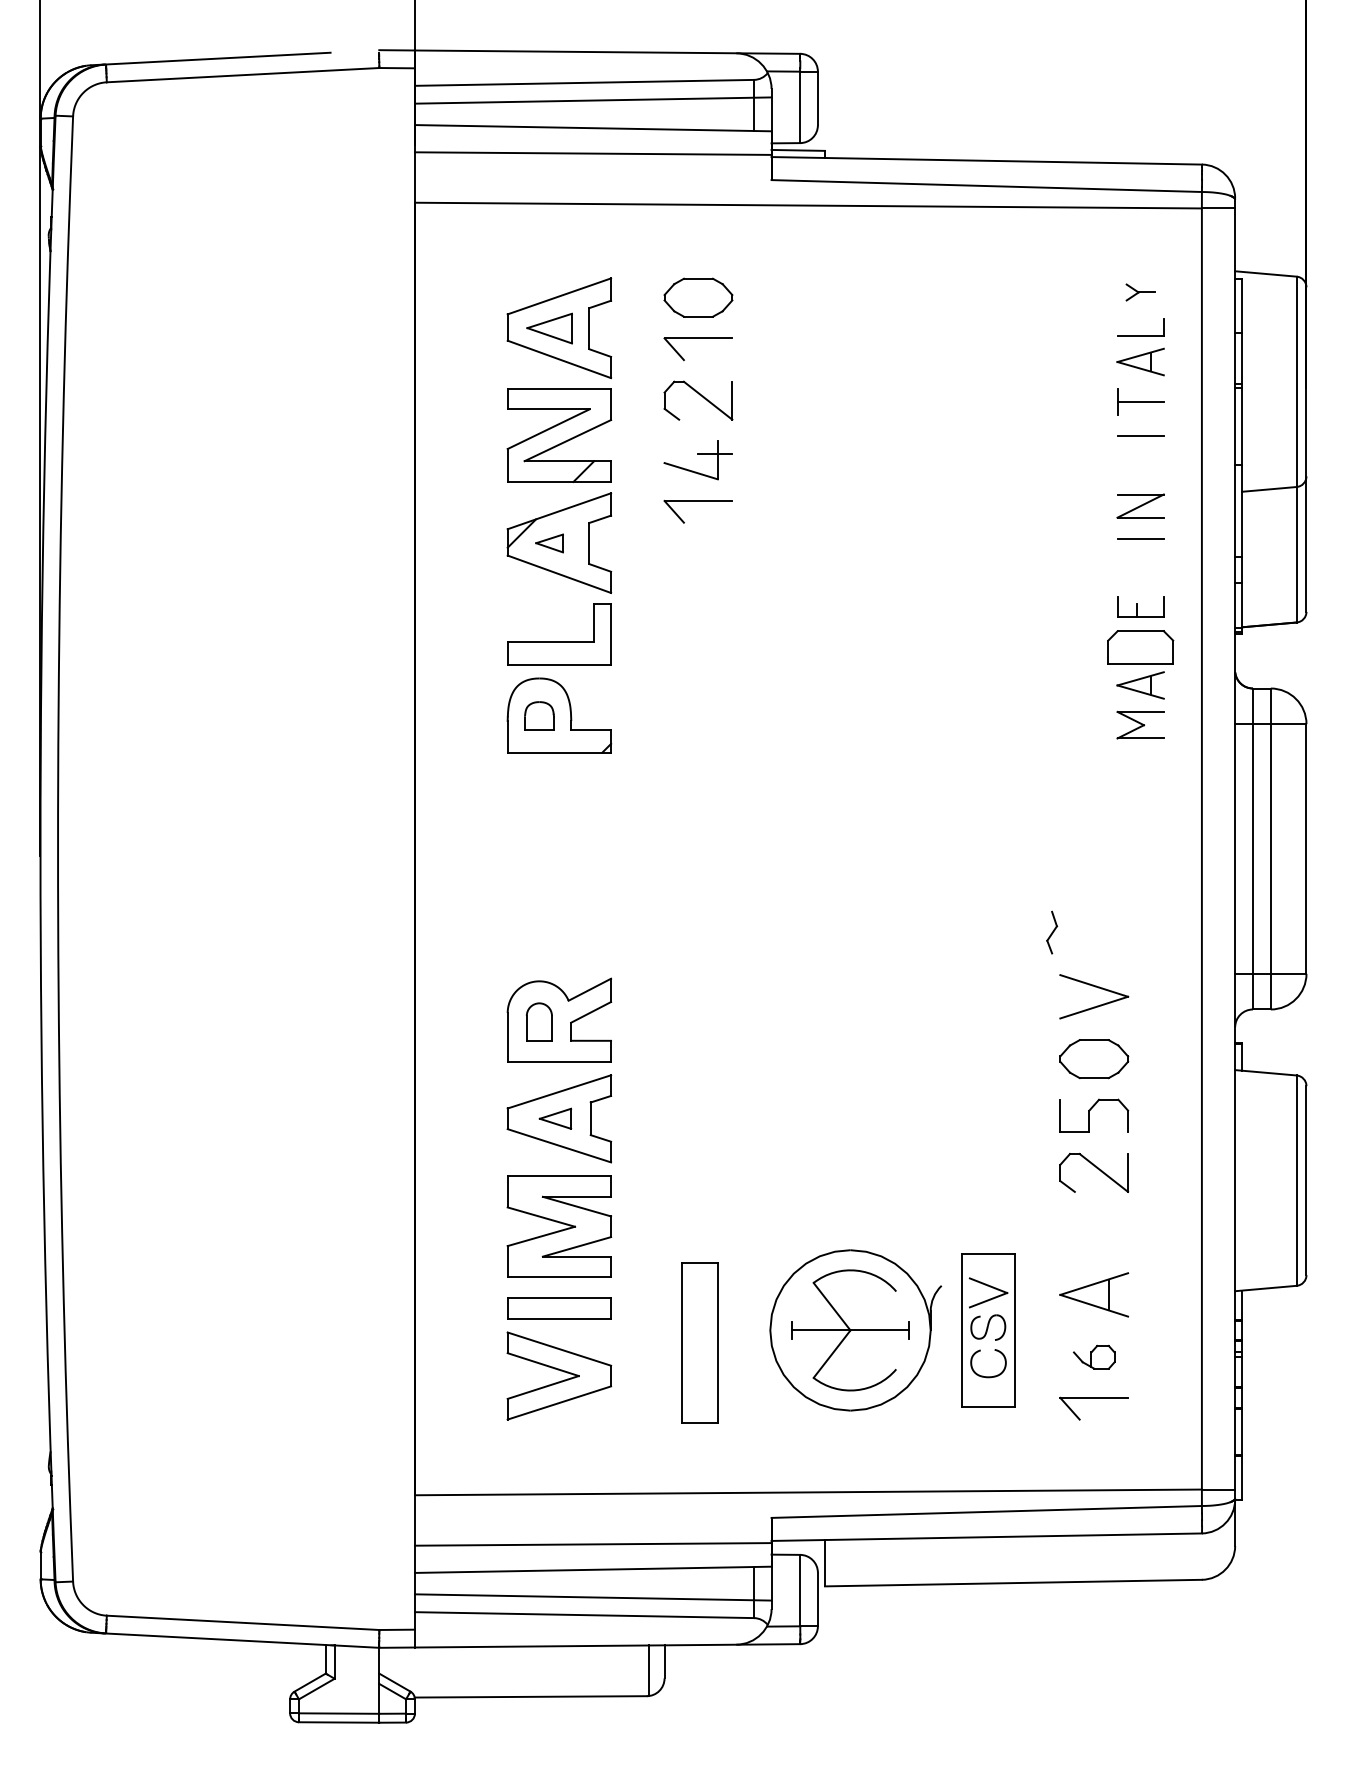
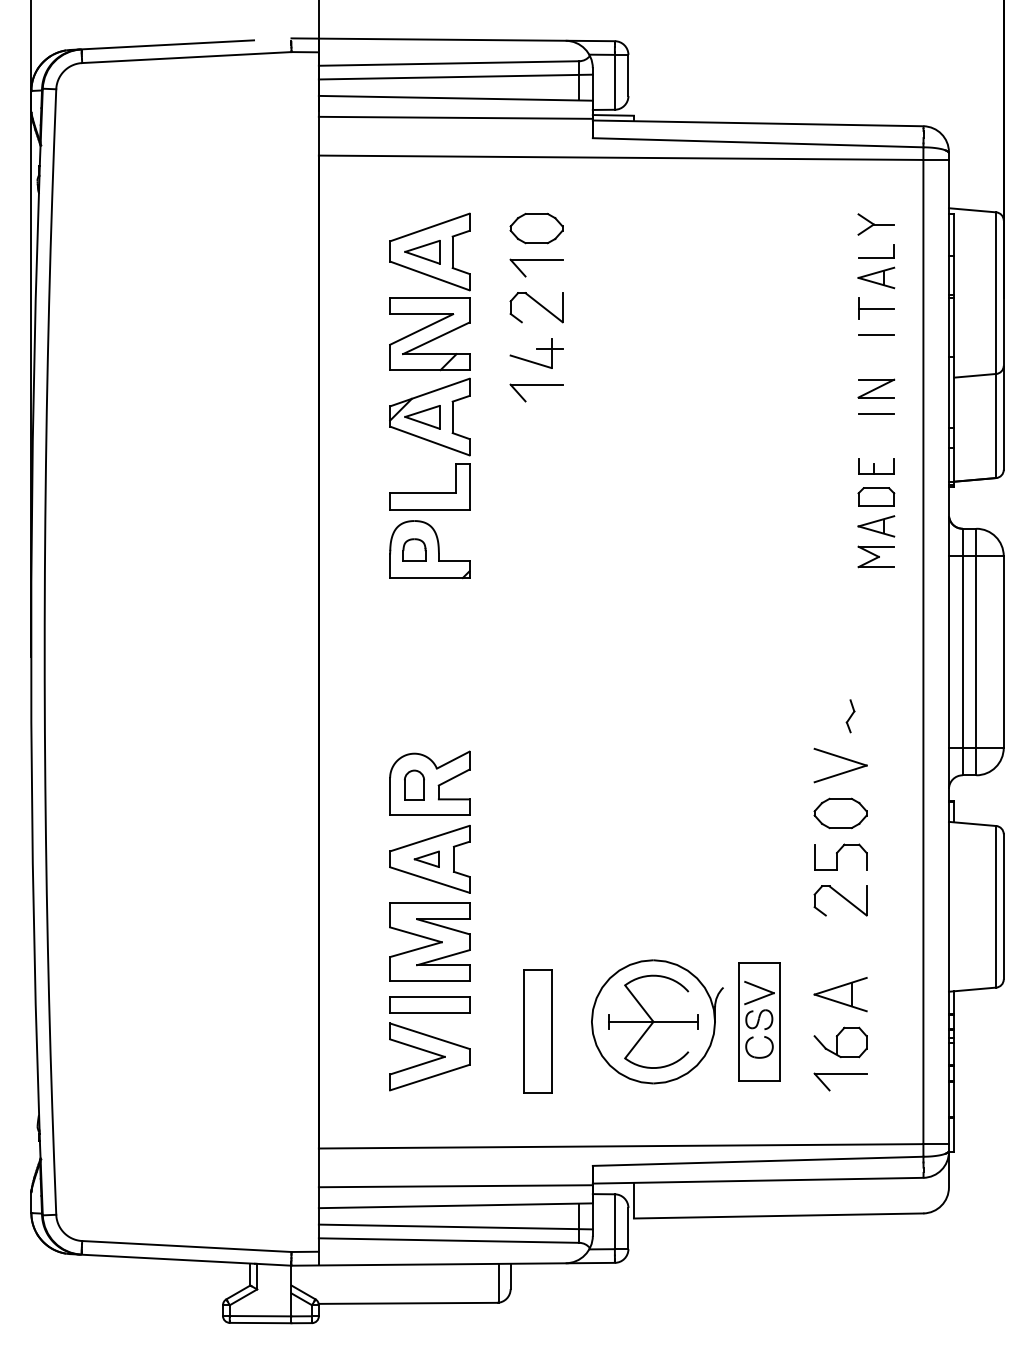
part: (1140, 292) -> (876, 224), size x1.67
part: (549, 543) -> (422, 417), size x1.67
part: (1140, 646) -> (876, 496), size x0.71
part: (1052, 932) -> (850, 716), moved
part: (1094, 1357) -> (840, 1042), size x1.67

